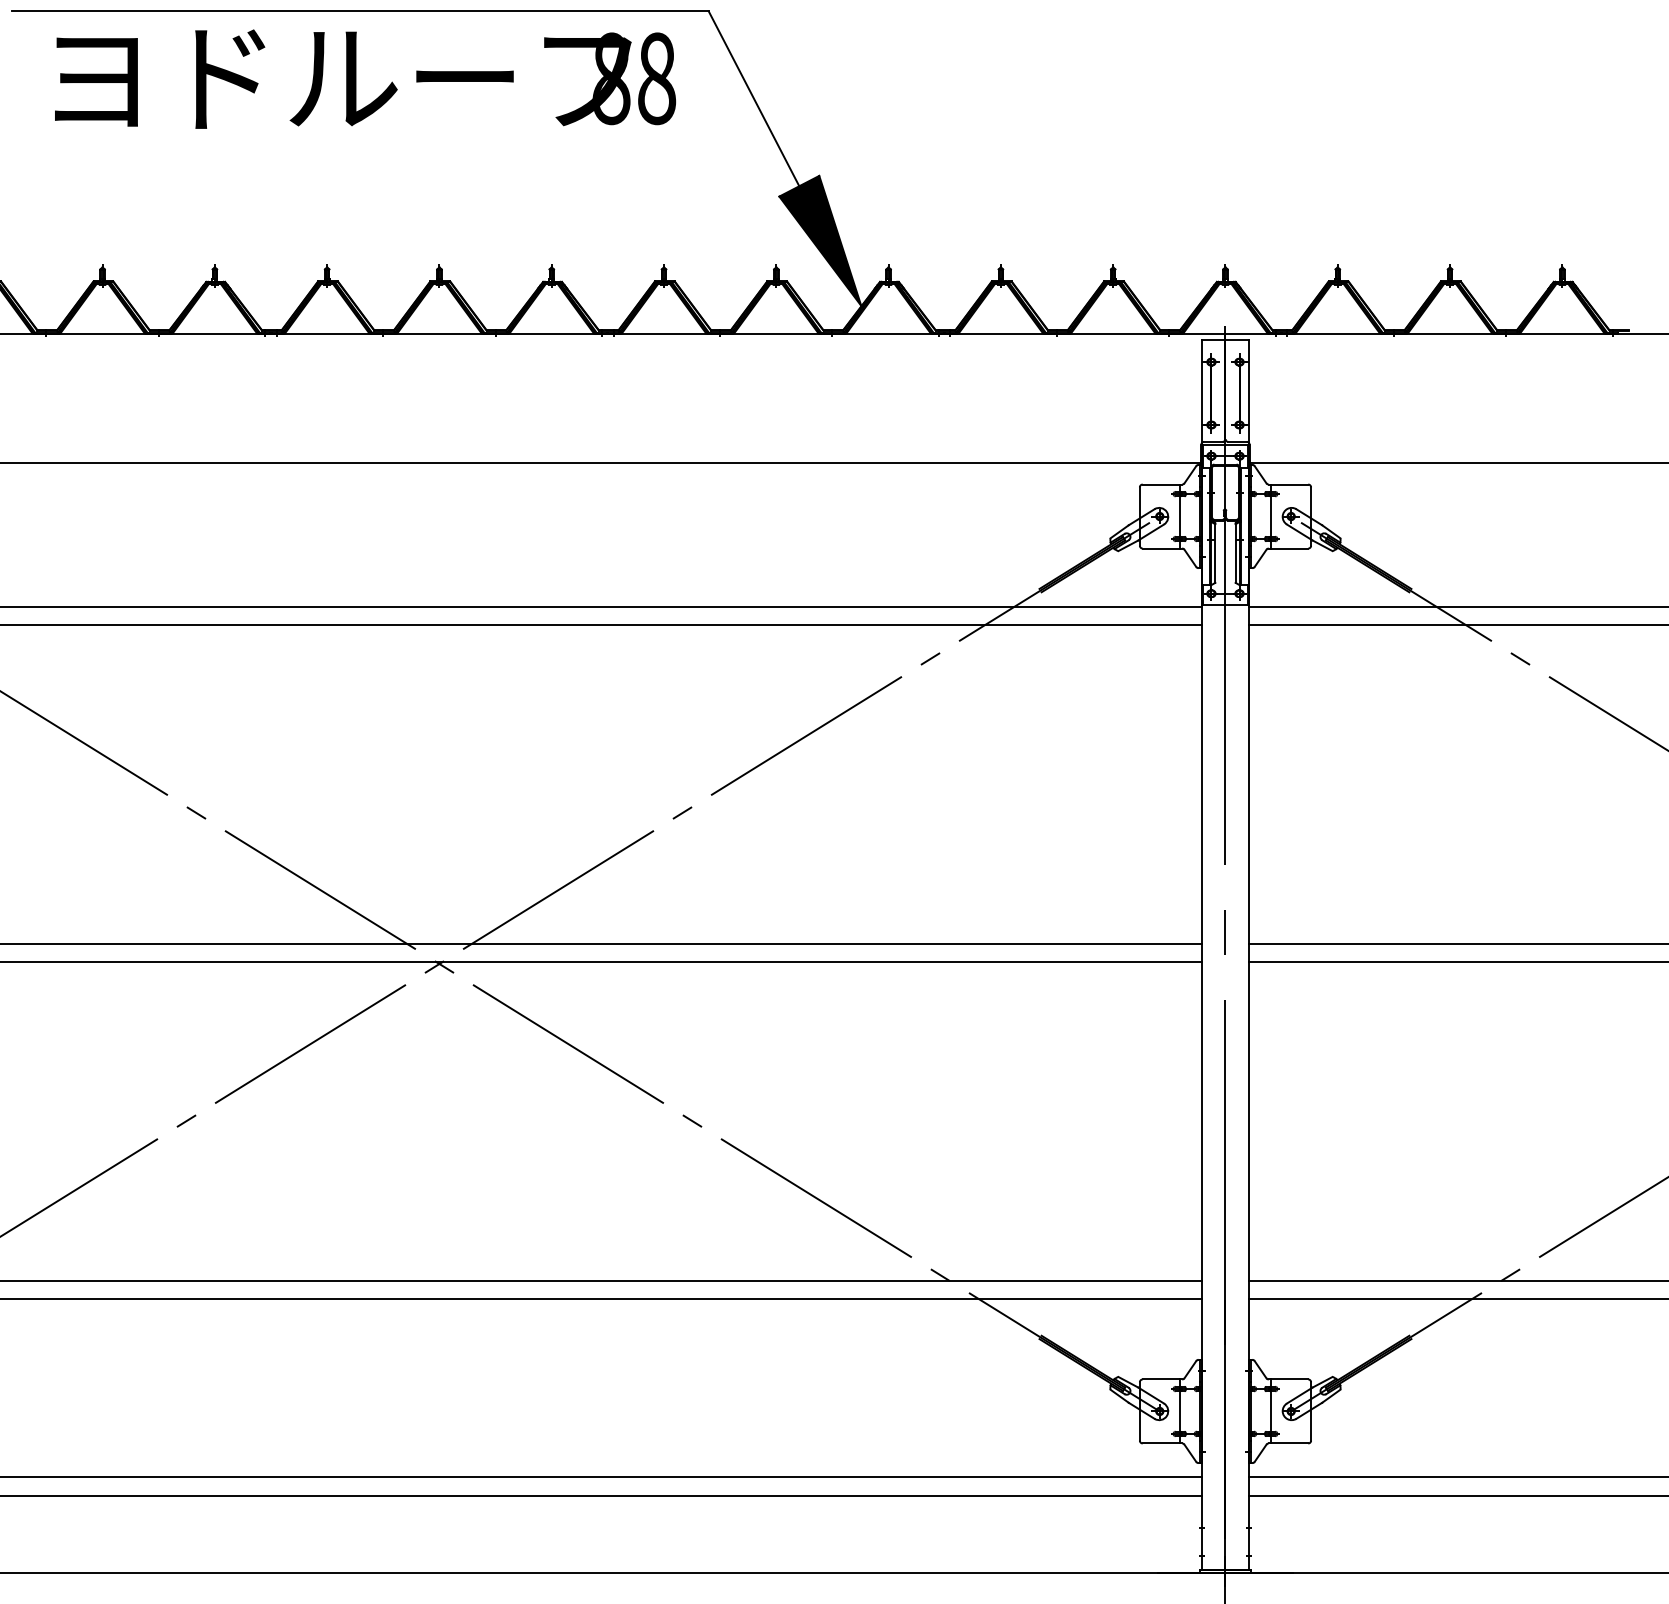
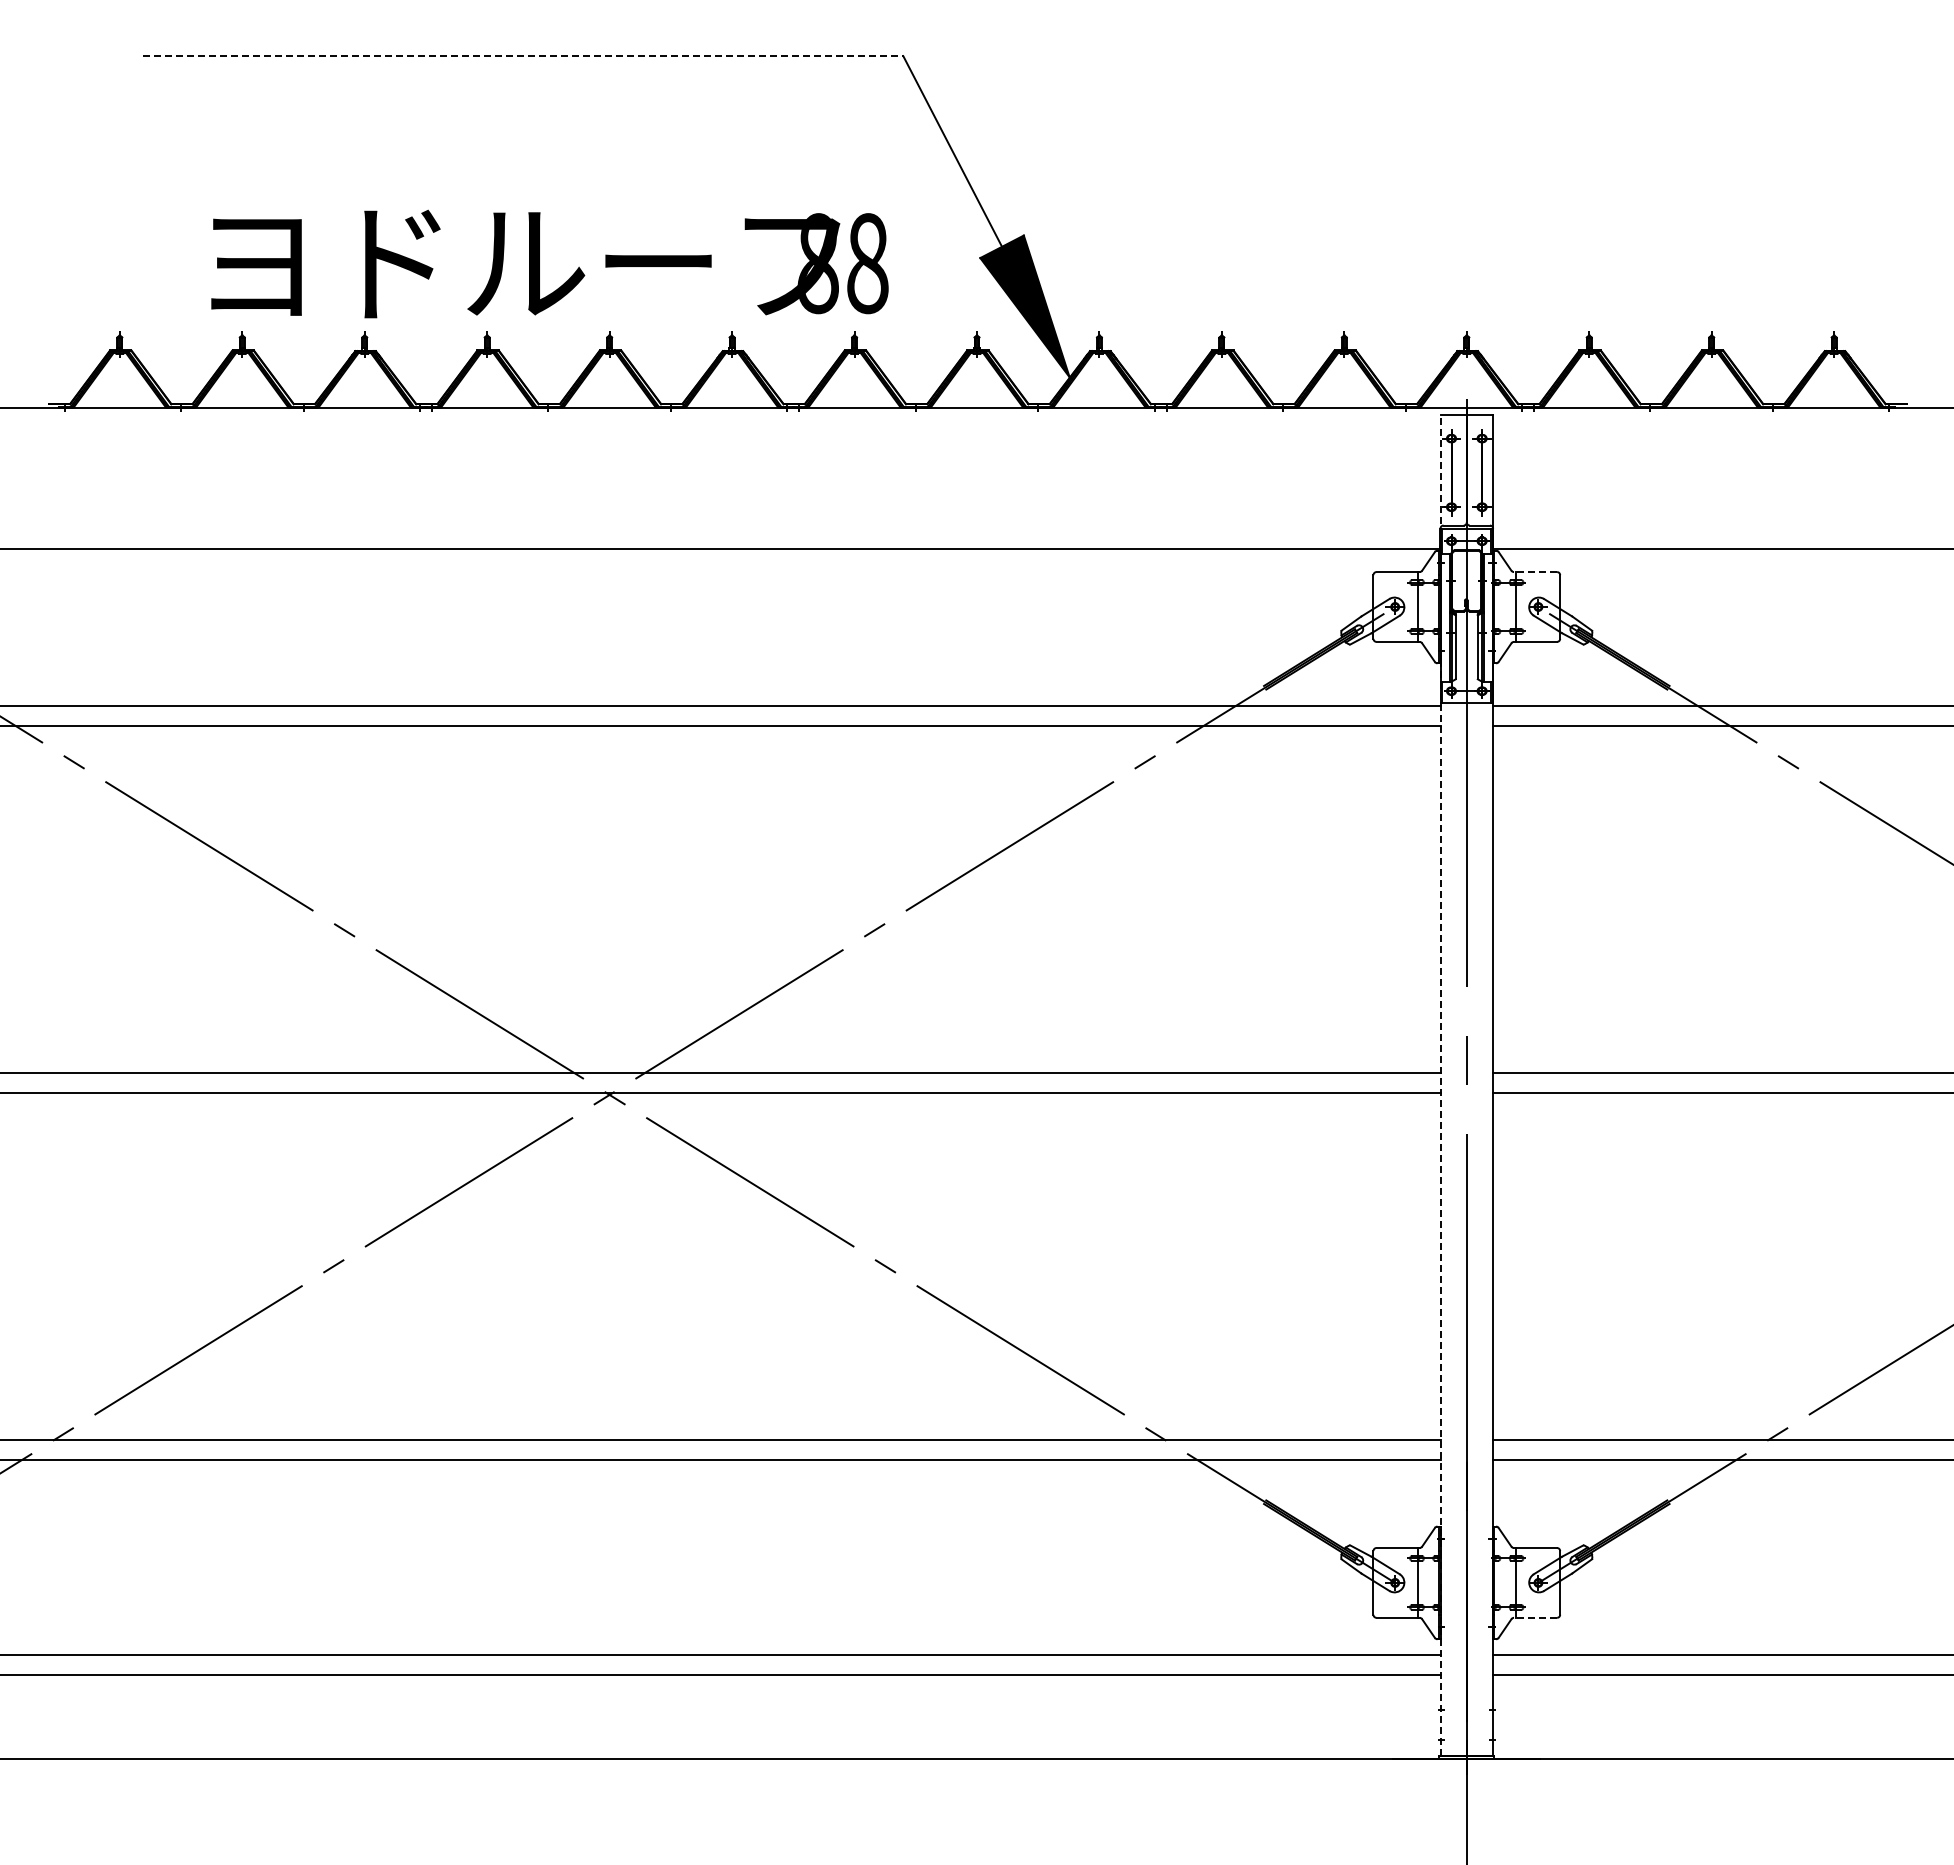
line: (360, 11) -> (523, 56), solid -> dashed
text: (365, 78) -> (549, 263), moved
line: (1288, 484) -> (1535, 572), solid -> dashed
line: (1201, 954) -> (1440, 1084), solid -> dashed
line: (1288, 1443) -> (1535, 1617), solid -> dashed

